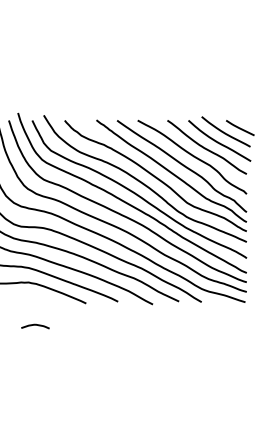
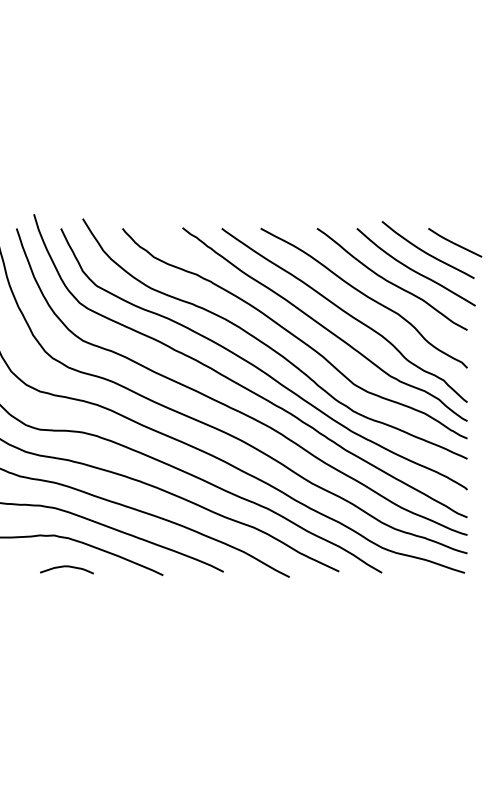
curve: (35, 325) -> (67, 567), moved

